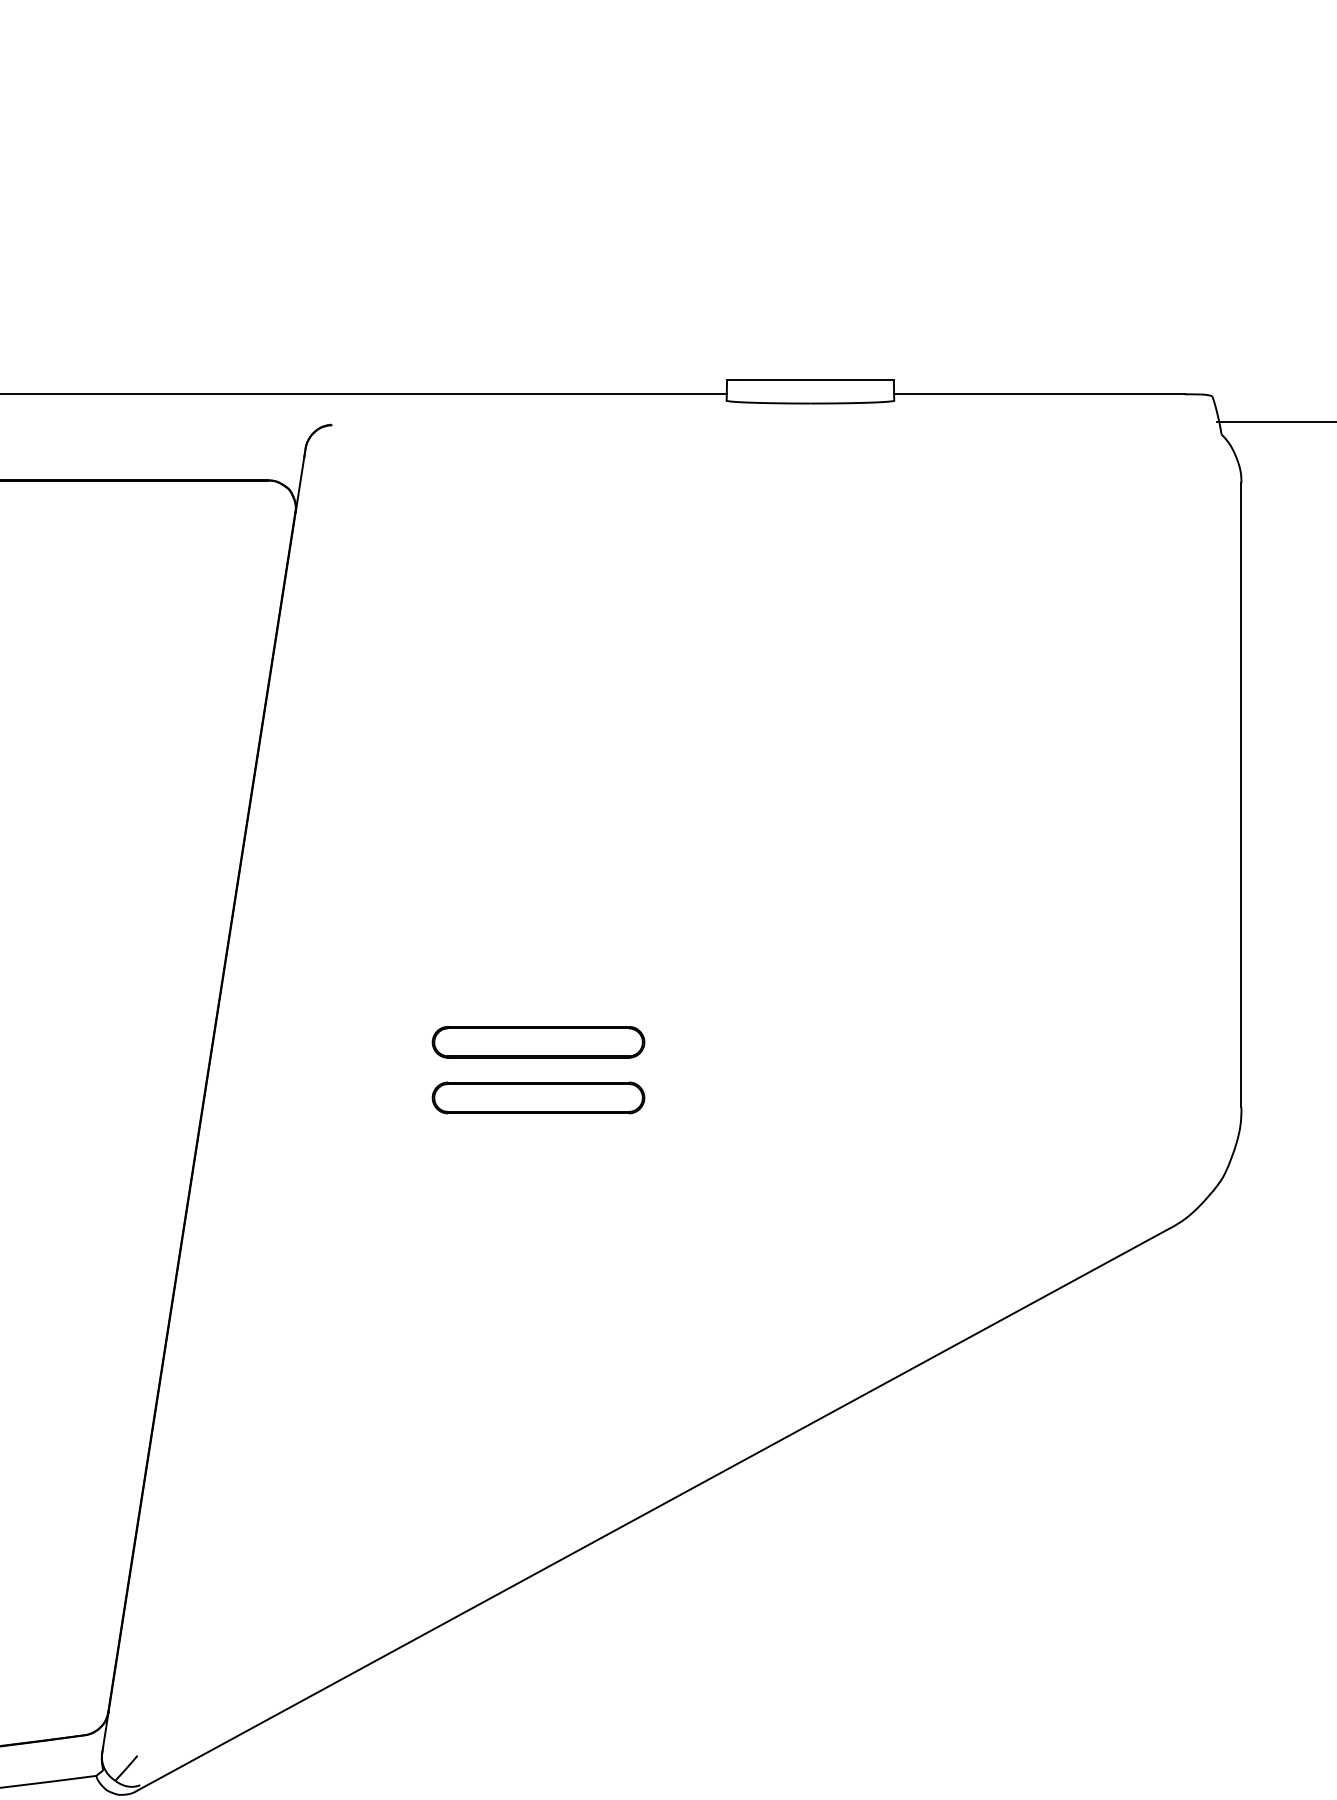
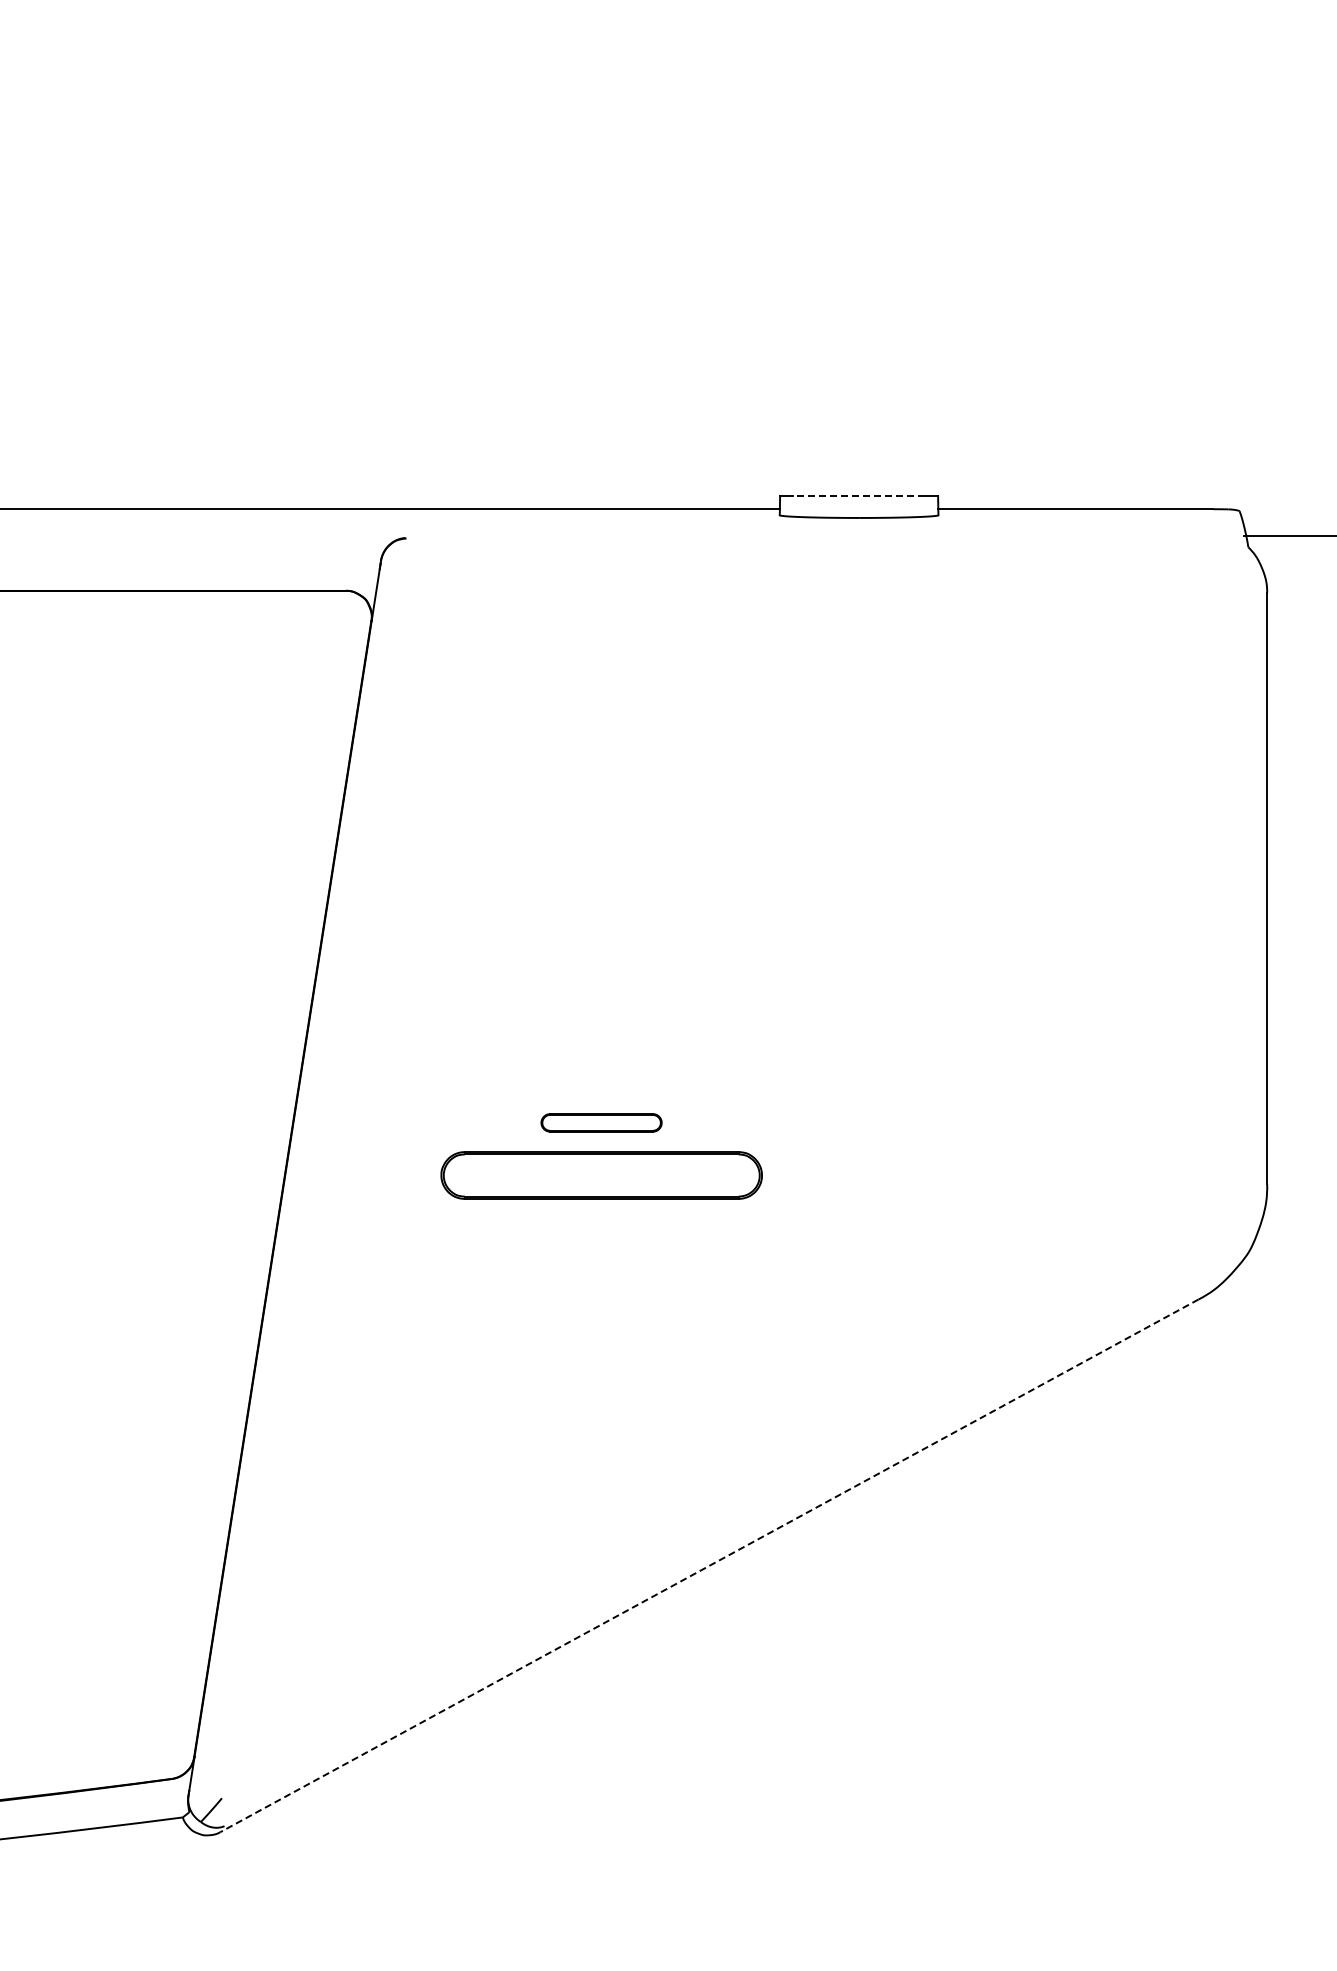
line: (809, 380) -> (858, 496), solid -> dashed
part: (538, 1041) -> (601, 1122), size x0.6
part: (538, 1097) -> (601, 1175), size x1.6
line: (652, 1509) -> (709, 1565), solid -> dashed

